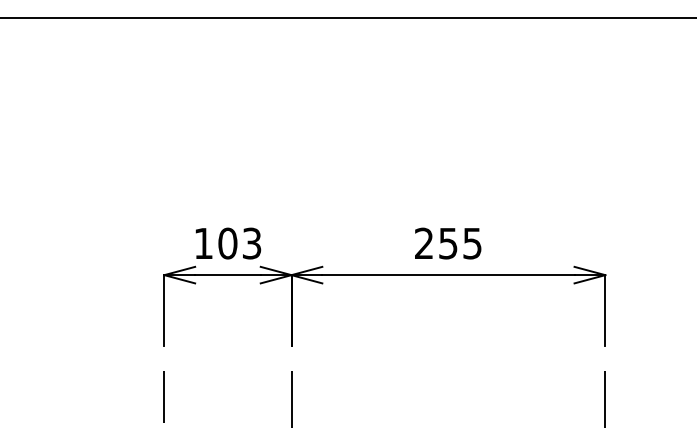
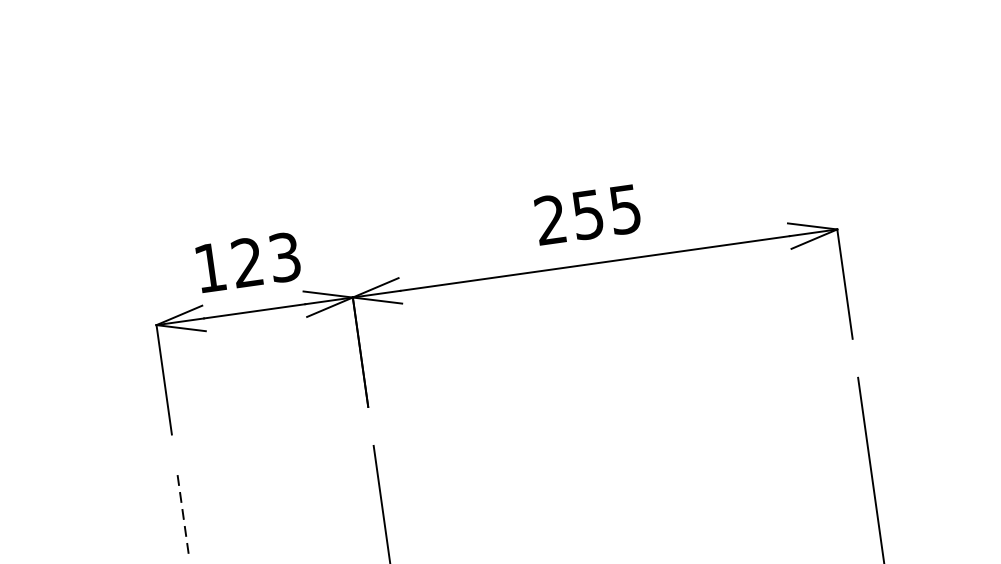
text: (227, 243) -> (247, 262), 103 -> 123
line: (164, 396) -> (183, 512), solid -> dashed

